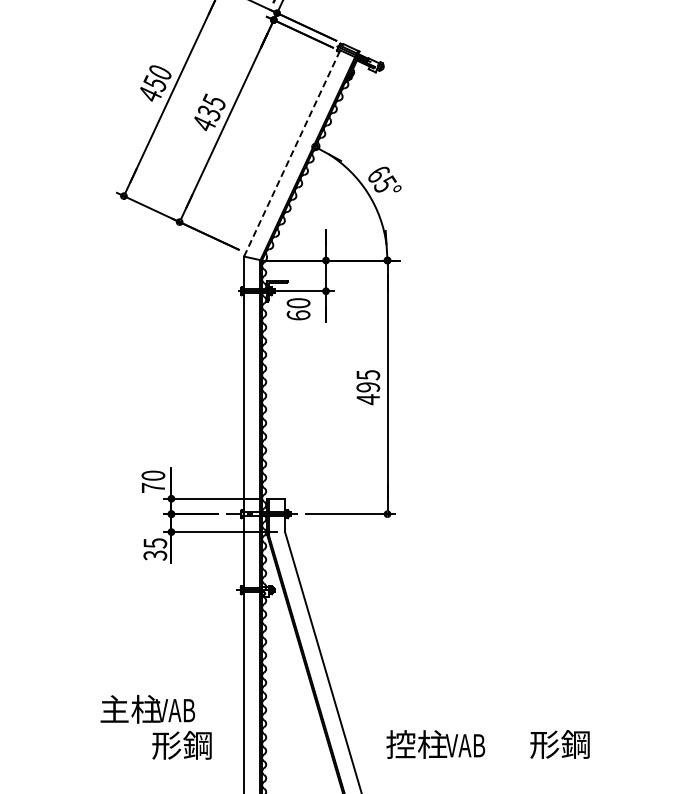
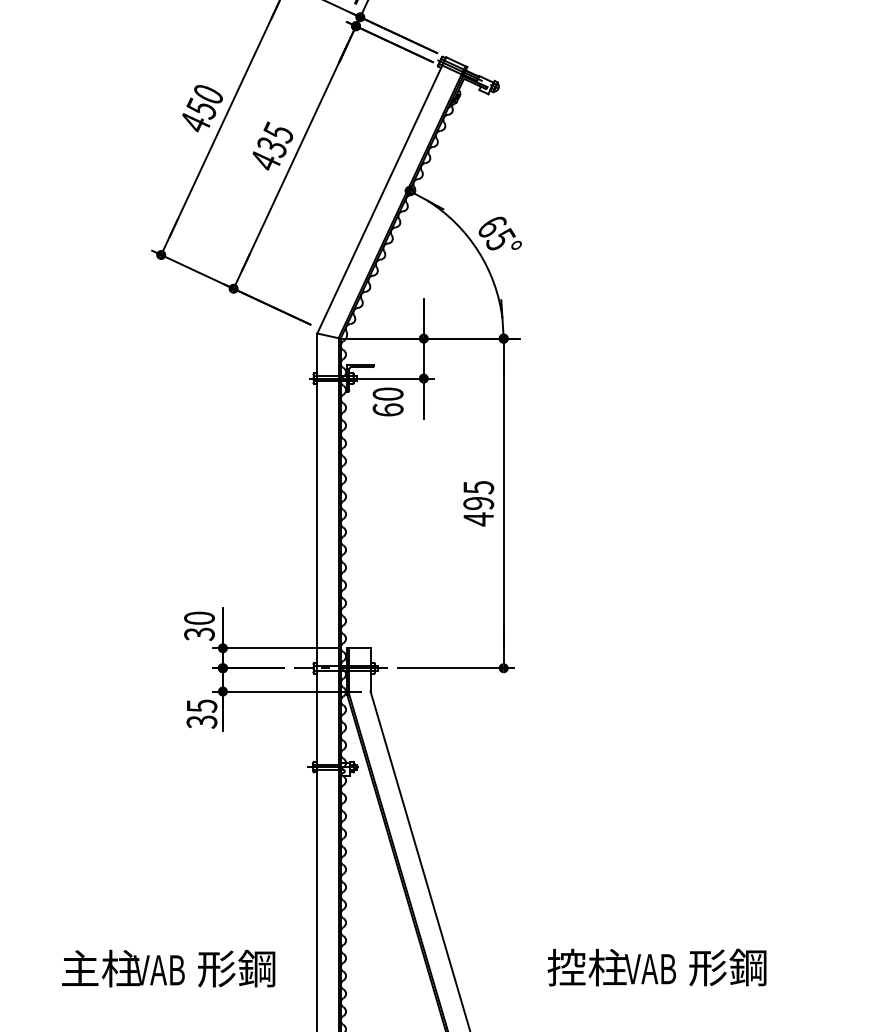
line: (293, 149) -> (381, 194), dashed -> solid
text: (153, 487) -> (199, 633), 70 -> 30
text: (147, 709) -> (122, 968), moved
text: (435, 744) -> (611, 967), moved

